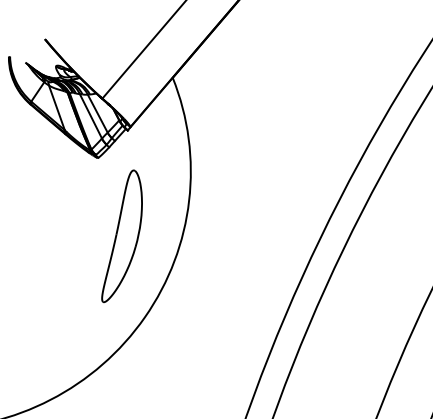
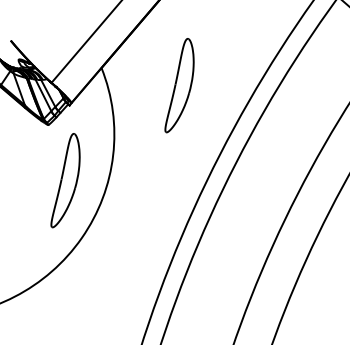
part: (282, 102) -> (179, 85), added

